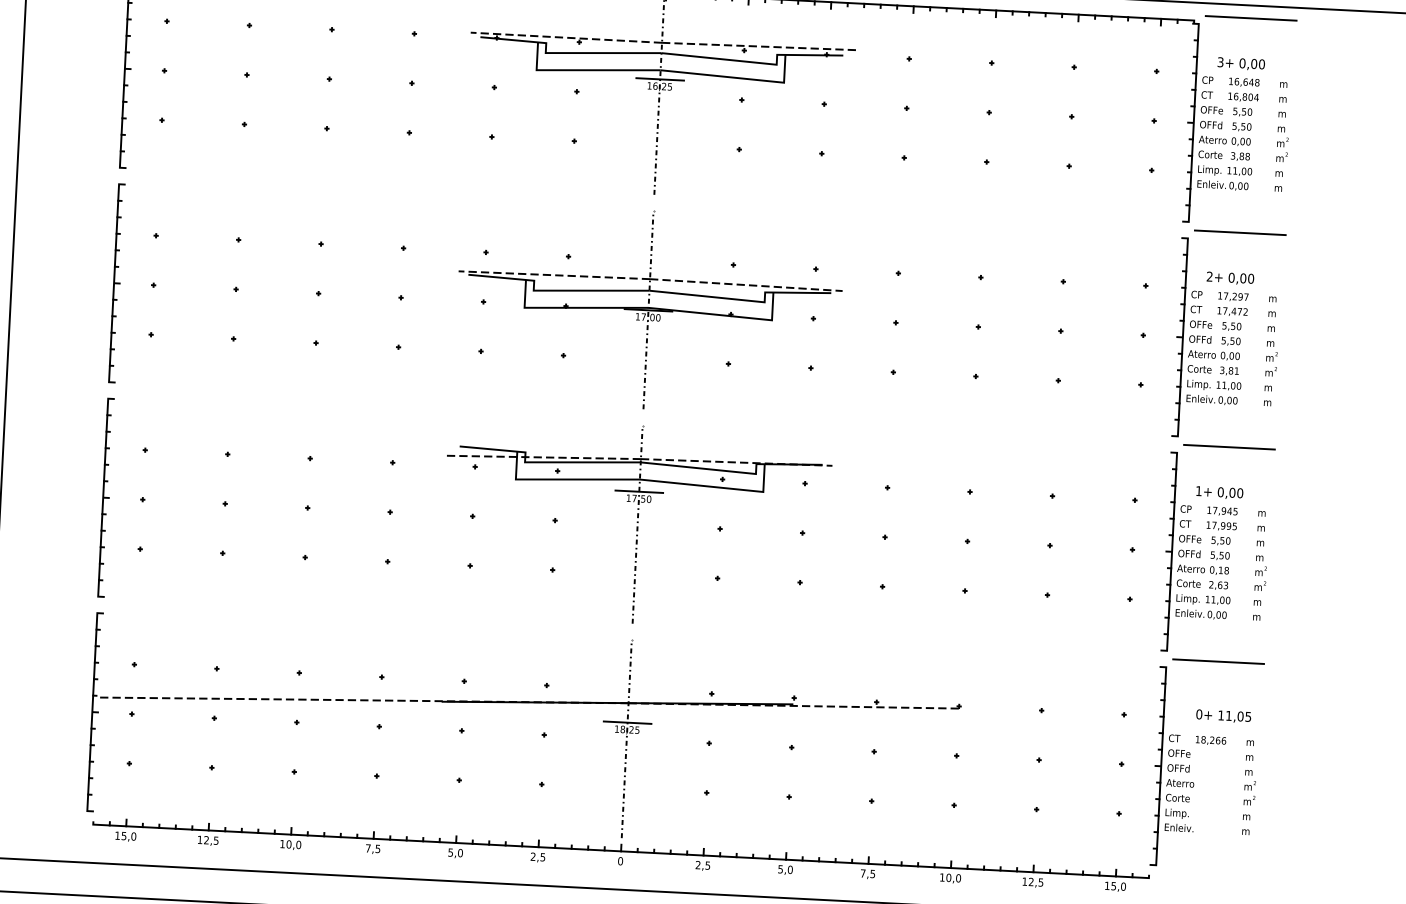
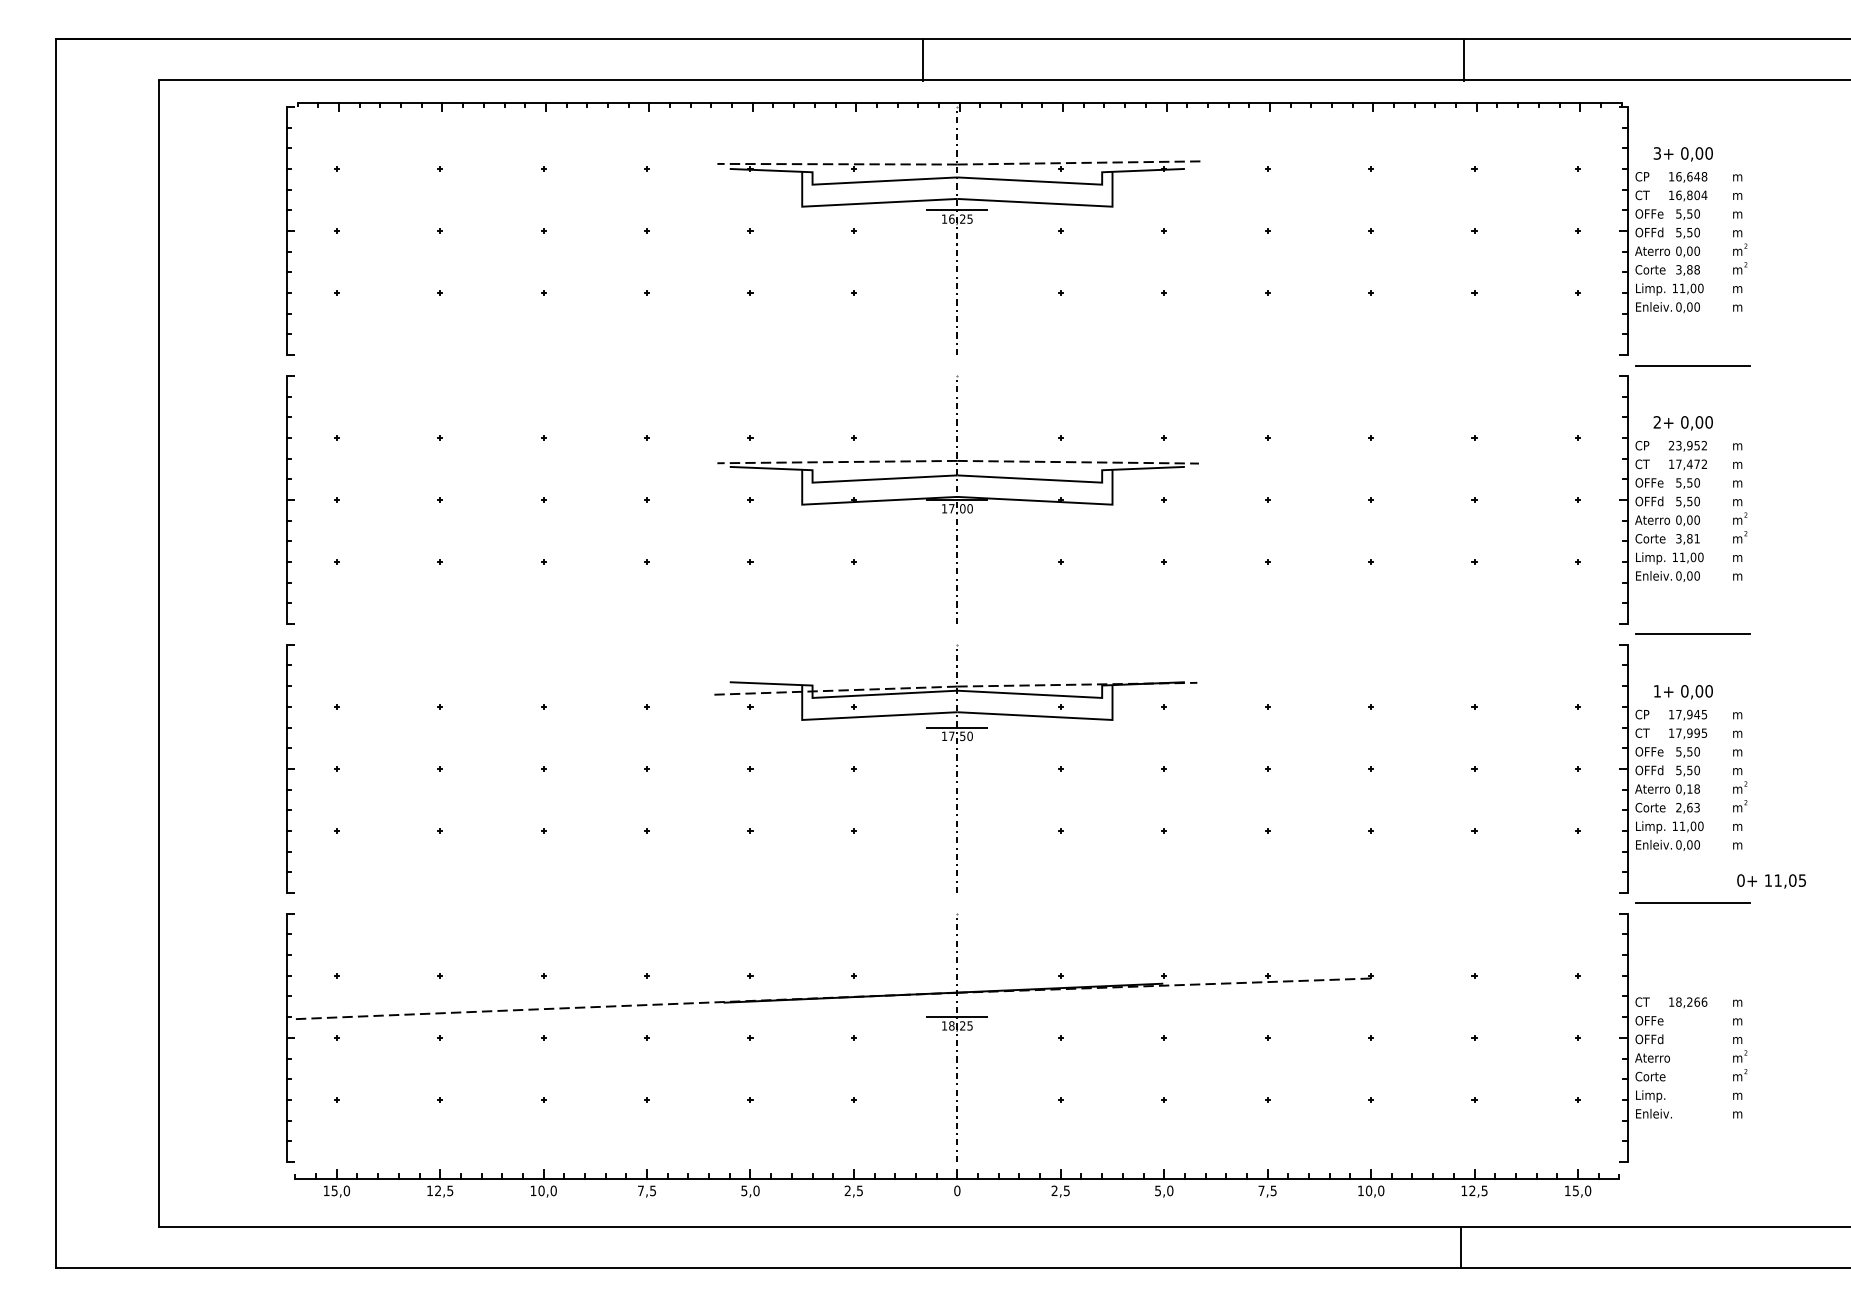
line: (1250, 18) -> (1692, 96), removed
text: (1232, 296) -> (1687, 445), 17,297 -> 23,952
text: (1223, 716) -> (1771, 881), moved

